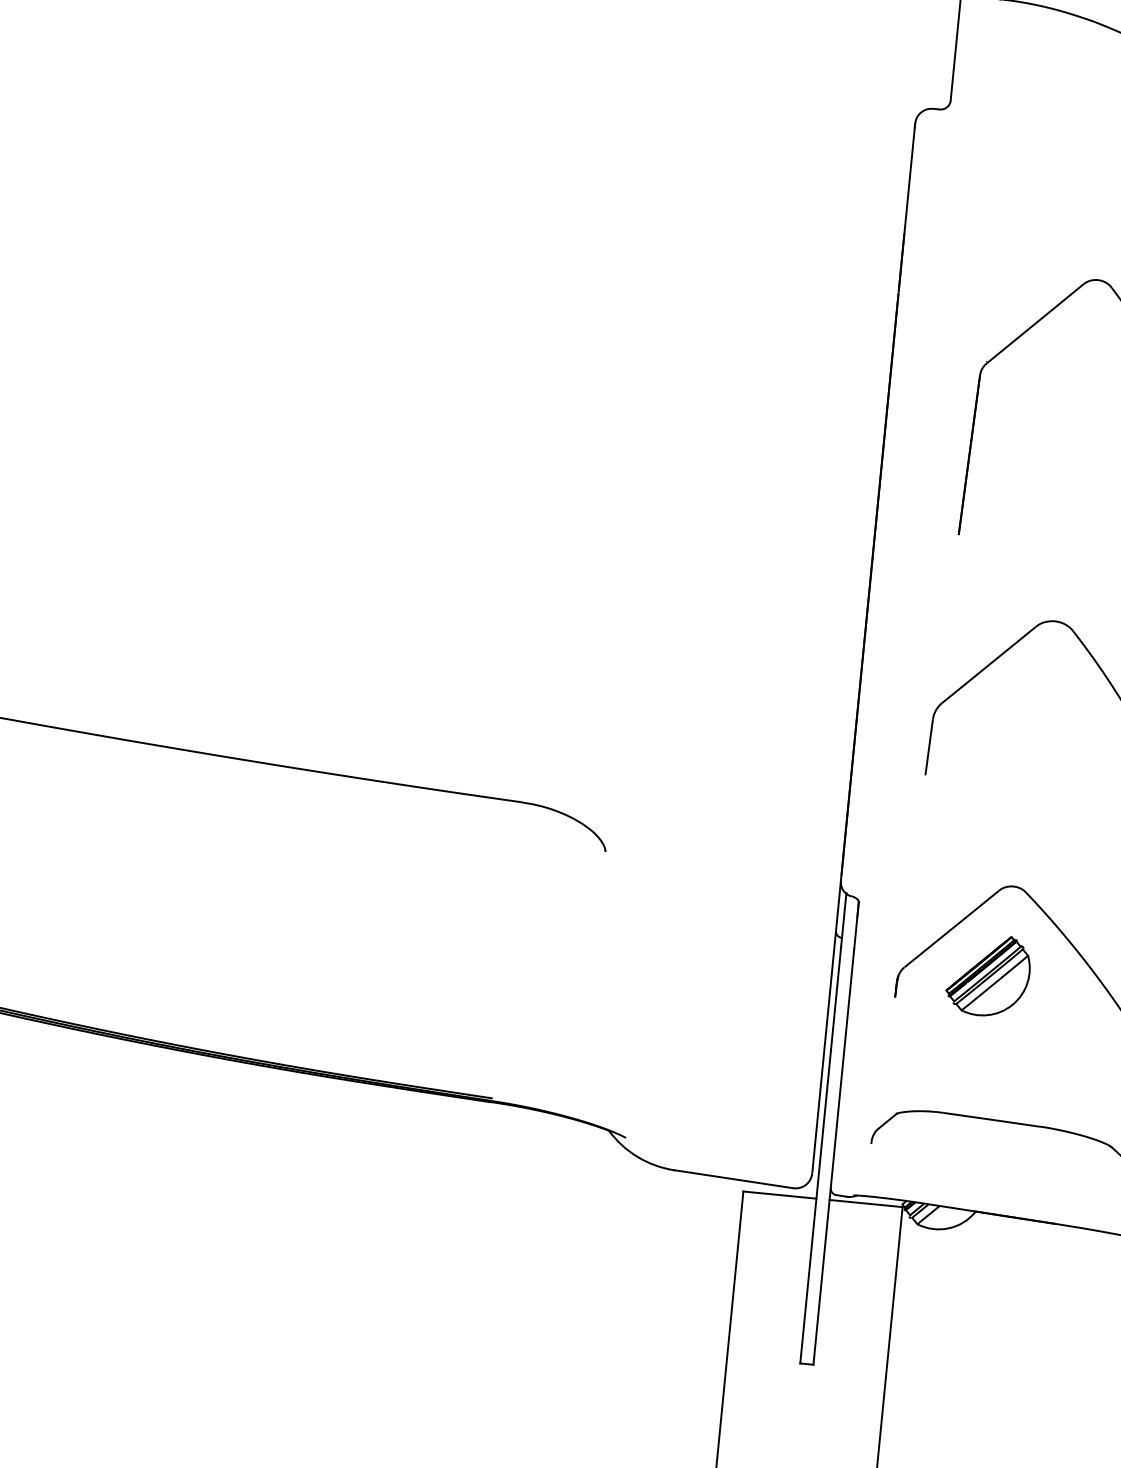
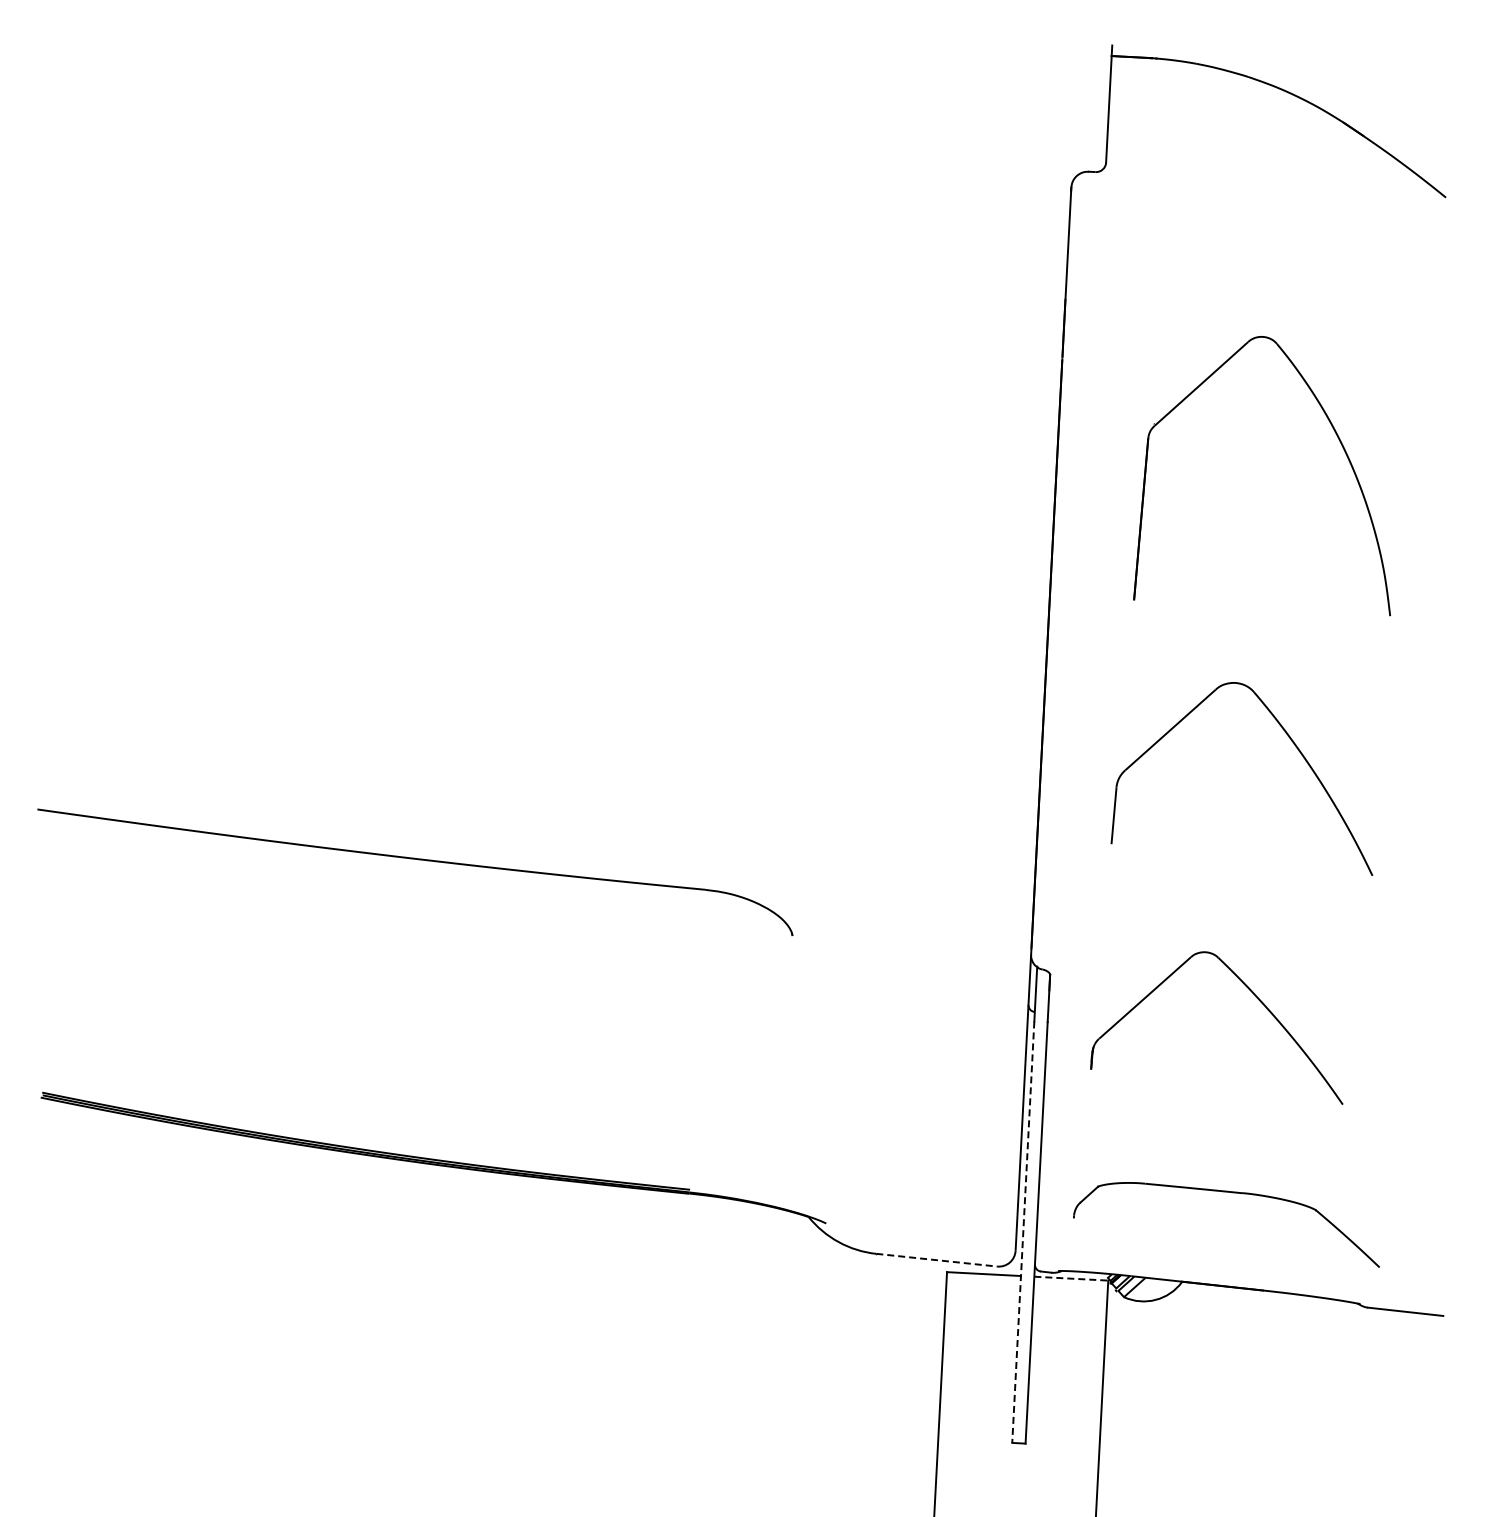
part: (987, 975) -> (1183, 1043), removed
line: (820, 1155) -> (1023, 1232), solid -> dashed
line: (733, 1179) -> (936, 1260), solid -> dashed
line: (866, 1203) -> (1071, 1278), solid -> dashed

